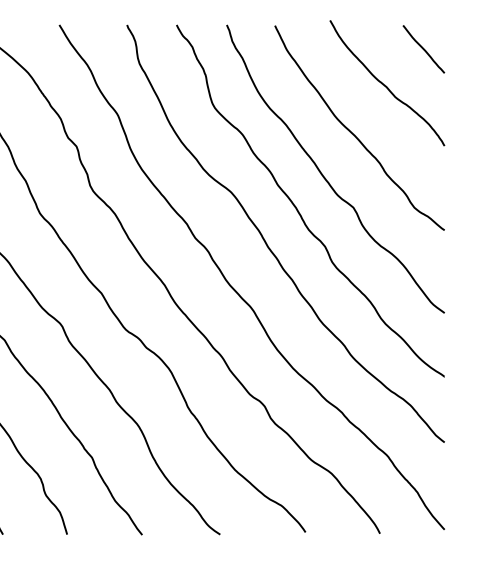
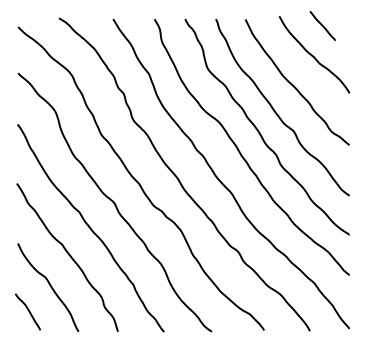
line: (423, 48) -> (322, 25), moved

